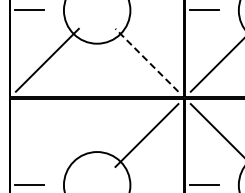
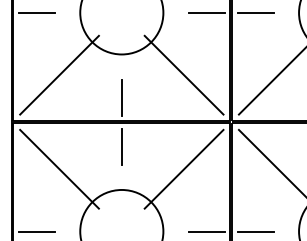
line: (164, 10) -> (206, 12), added
line: (146, 59) -> (183, 74), dashed -> solid
line: (97, 78) -> (122, 97), added
line: (97, 117) -> (122, 146), added
line: (46, 135) -> (58, 169), added
line: (164, 185) -> (206, 231), added

